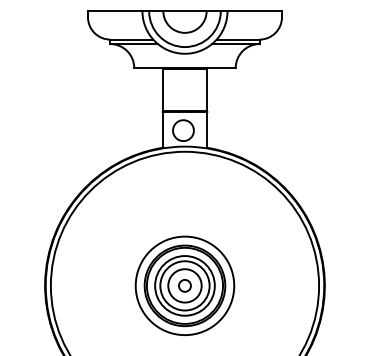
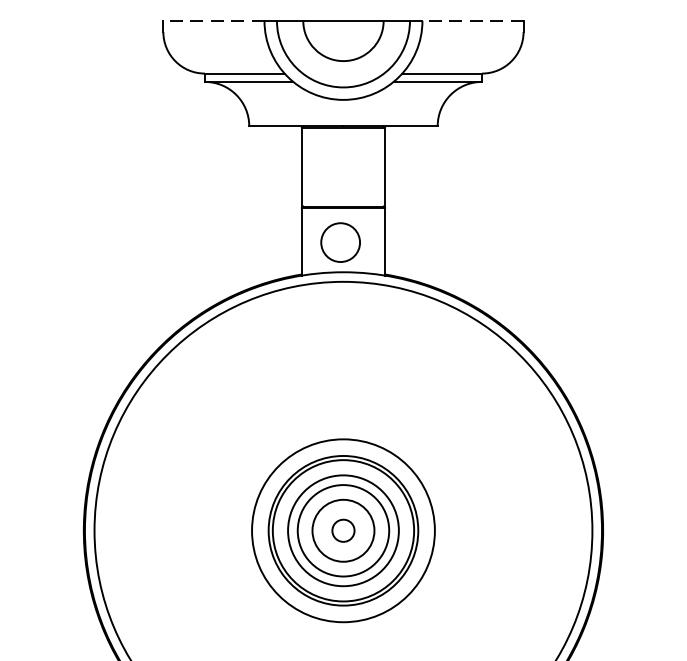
line: (114, 11) -> (212, 21), solid -> dashed
line: (254, 11) -> (472, 21), solid -> dashed

